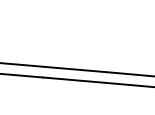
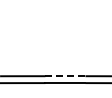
line: (73, 69) -> (64, 76), solid -> dashed

